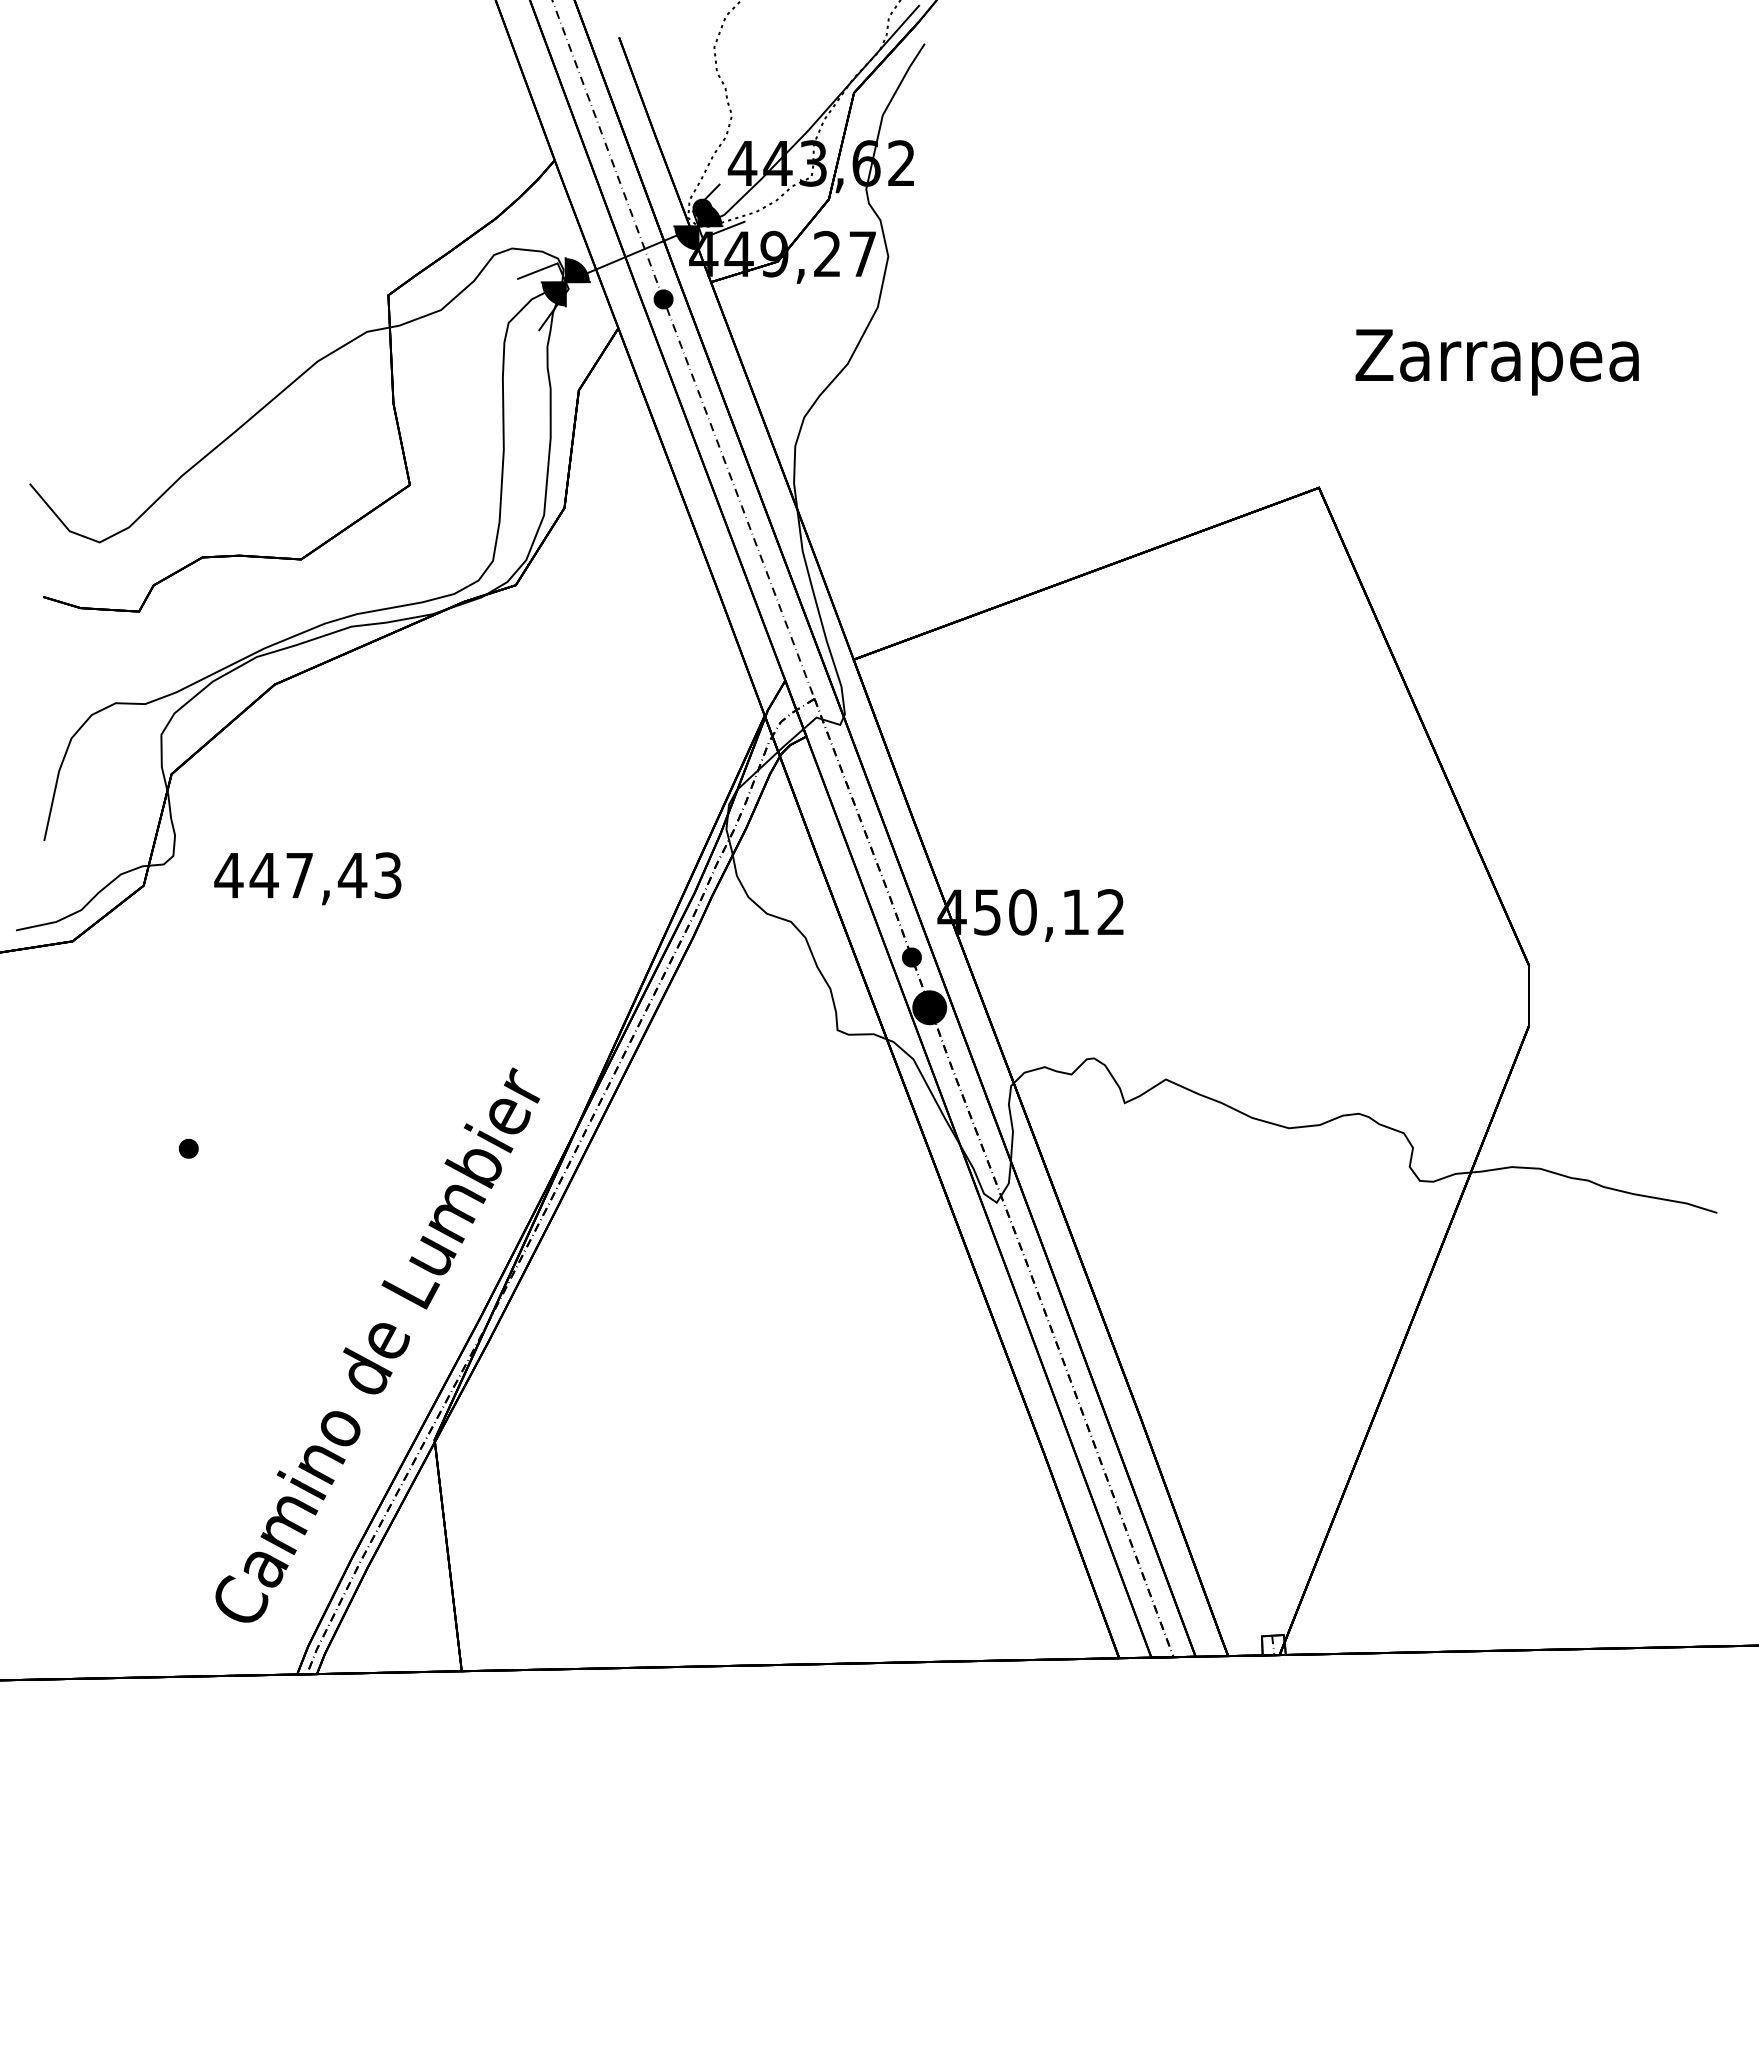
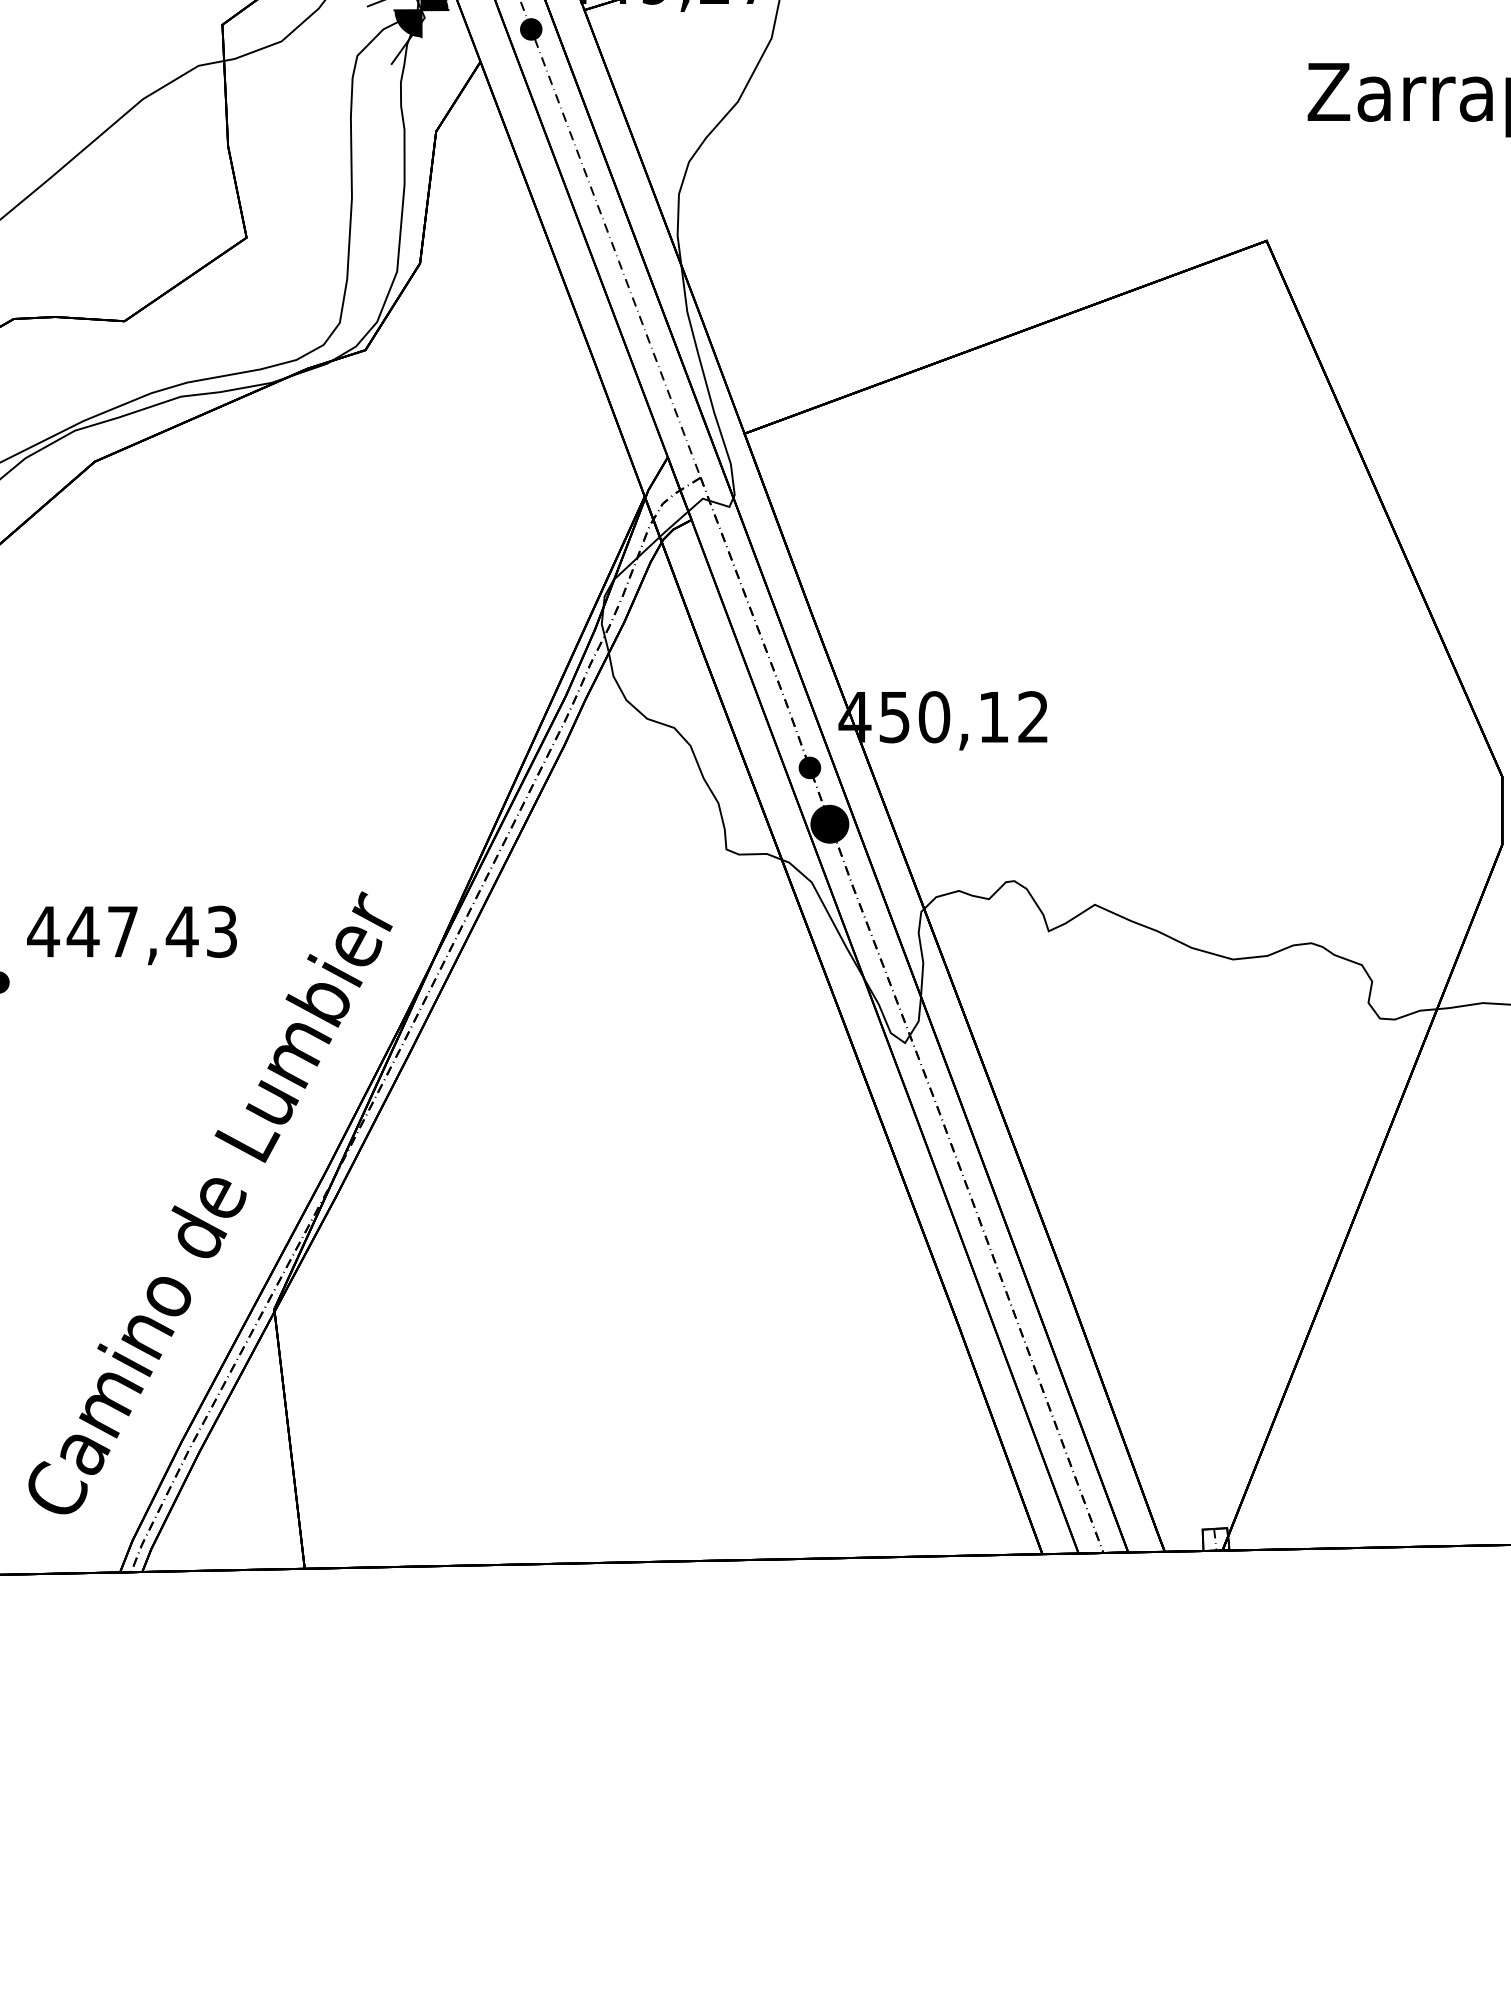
text: (307, 878) -> (131, 935), moved

